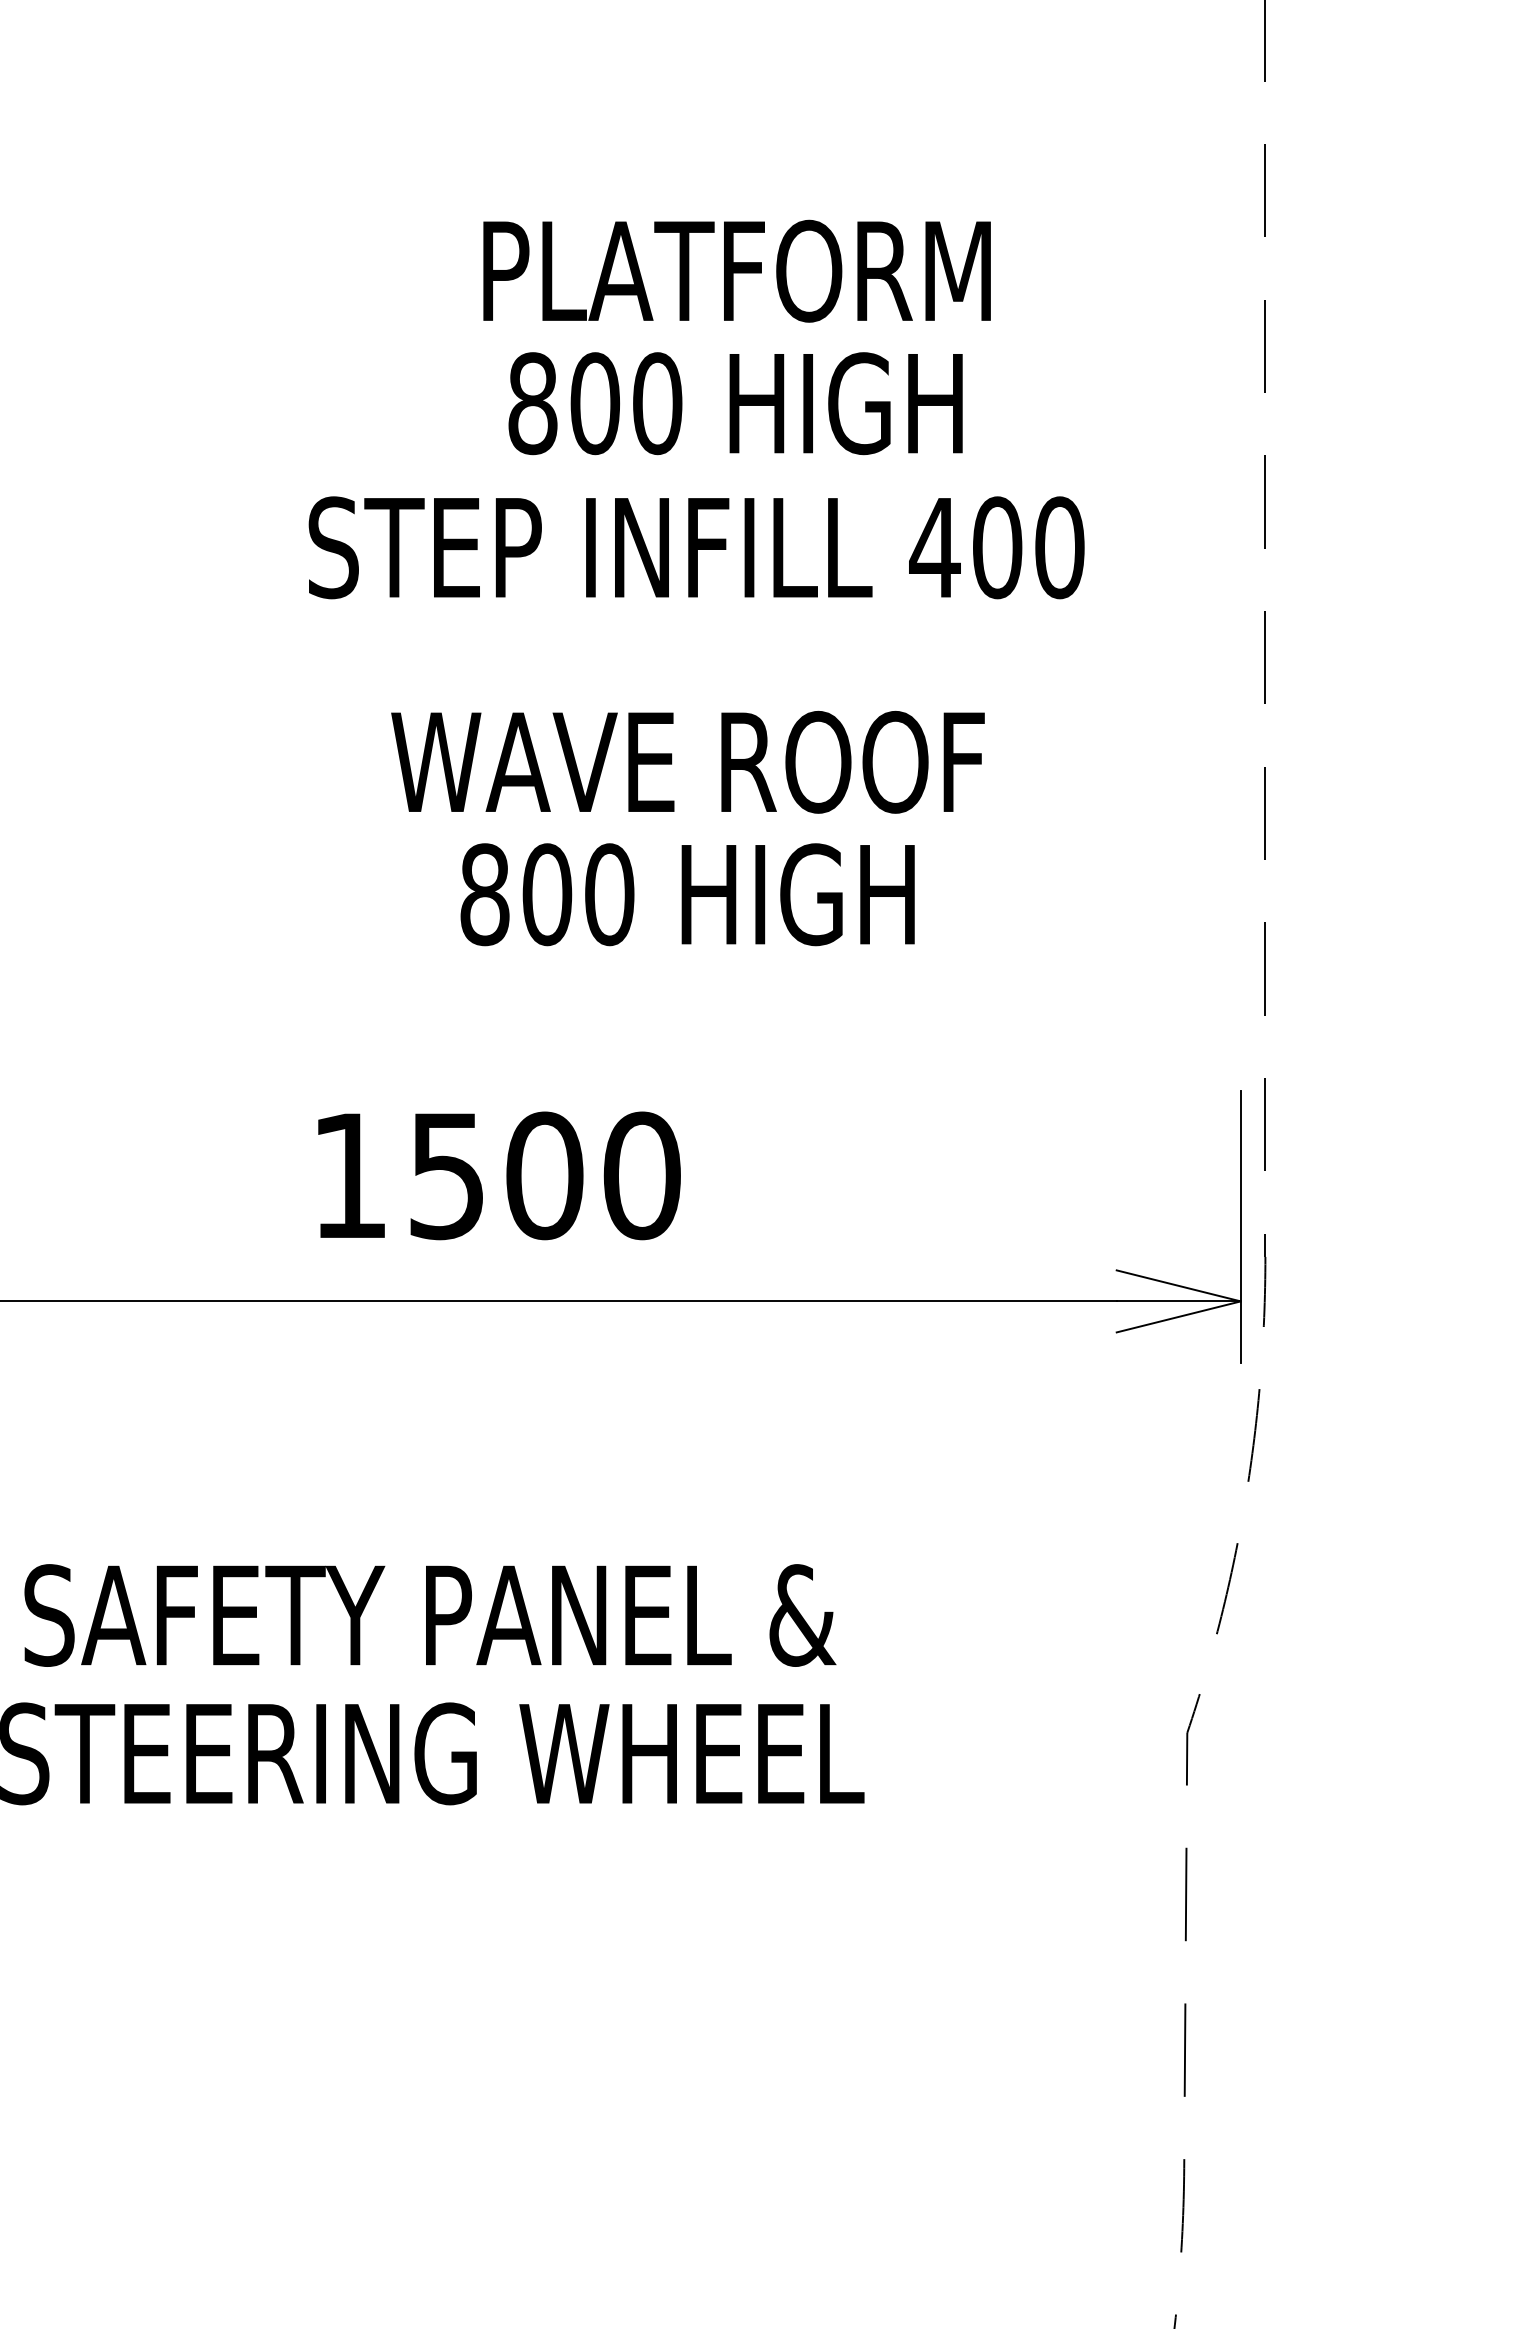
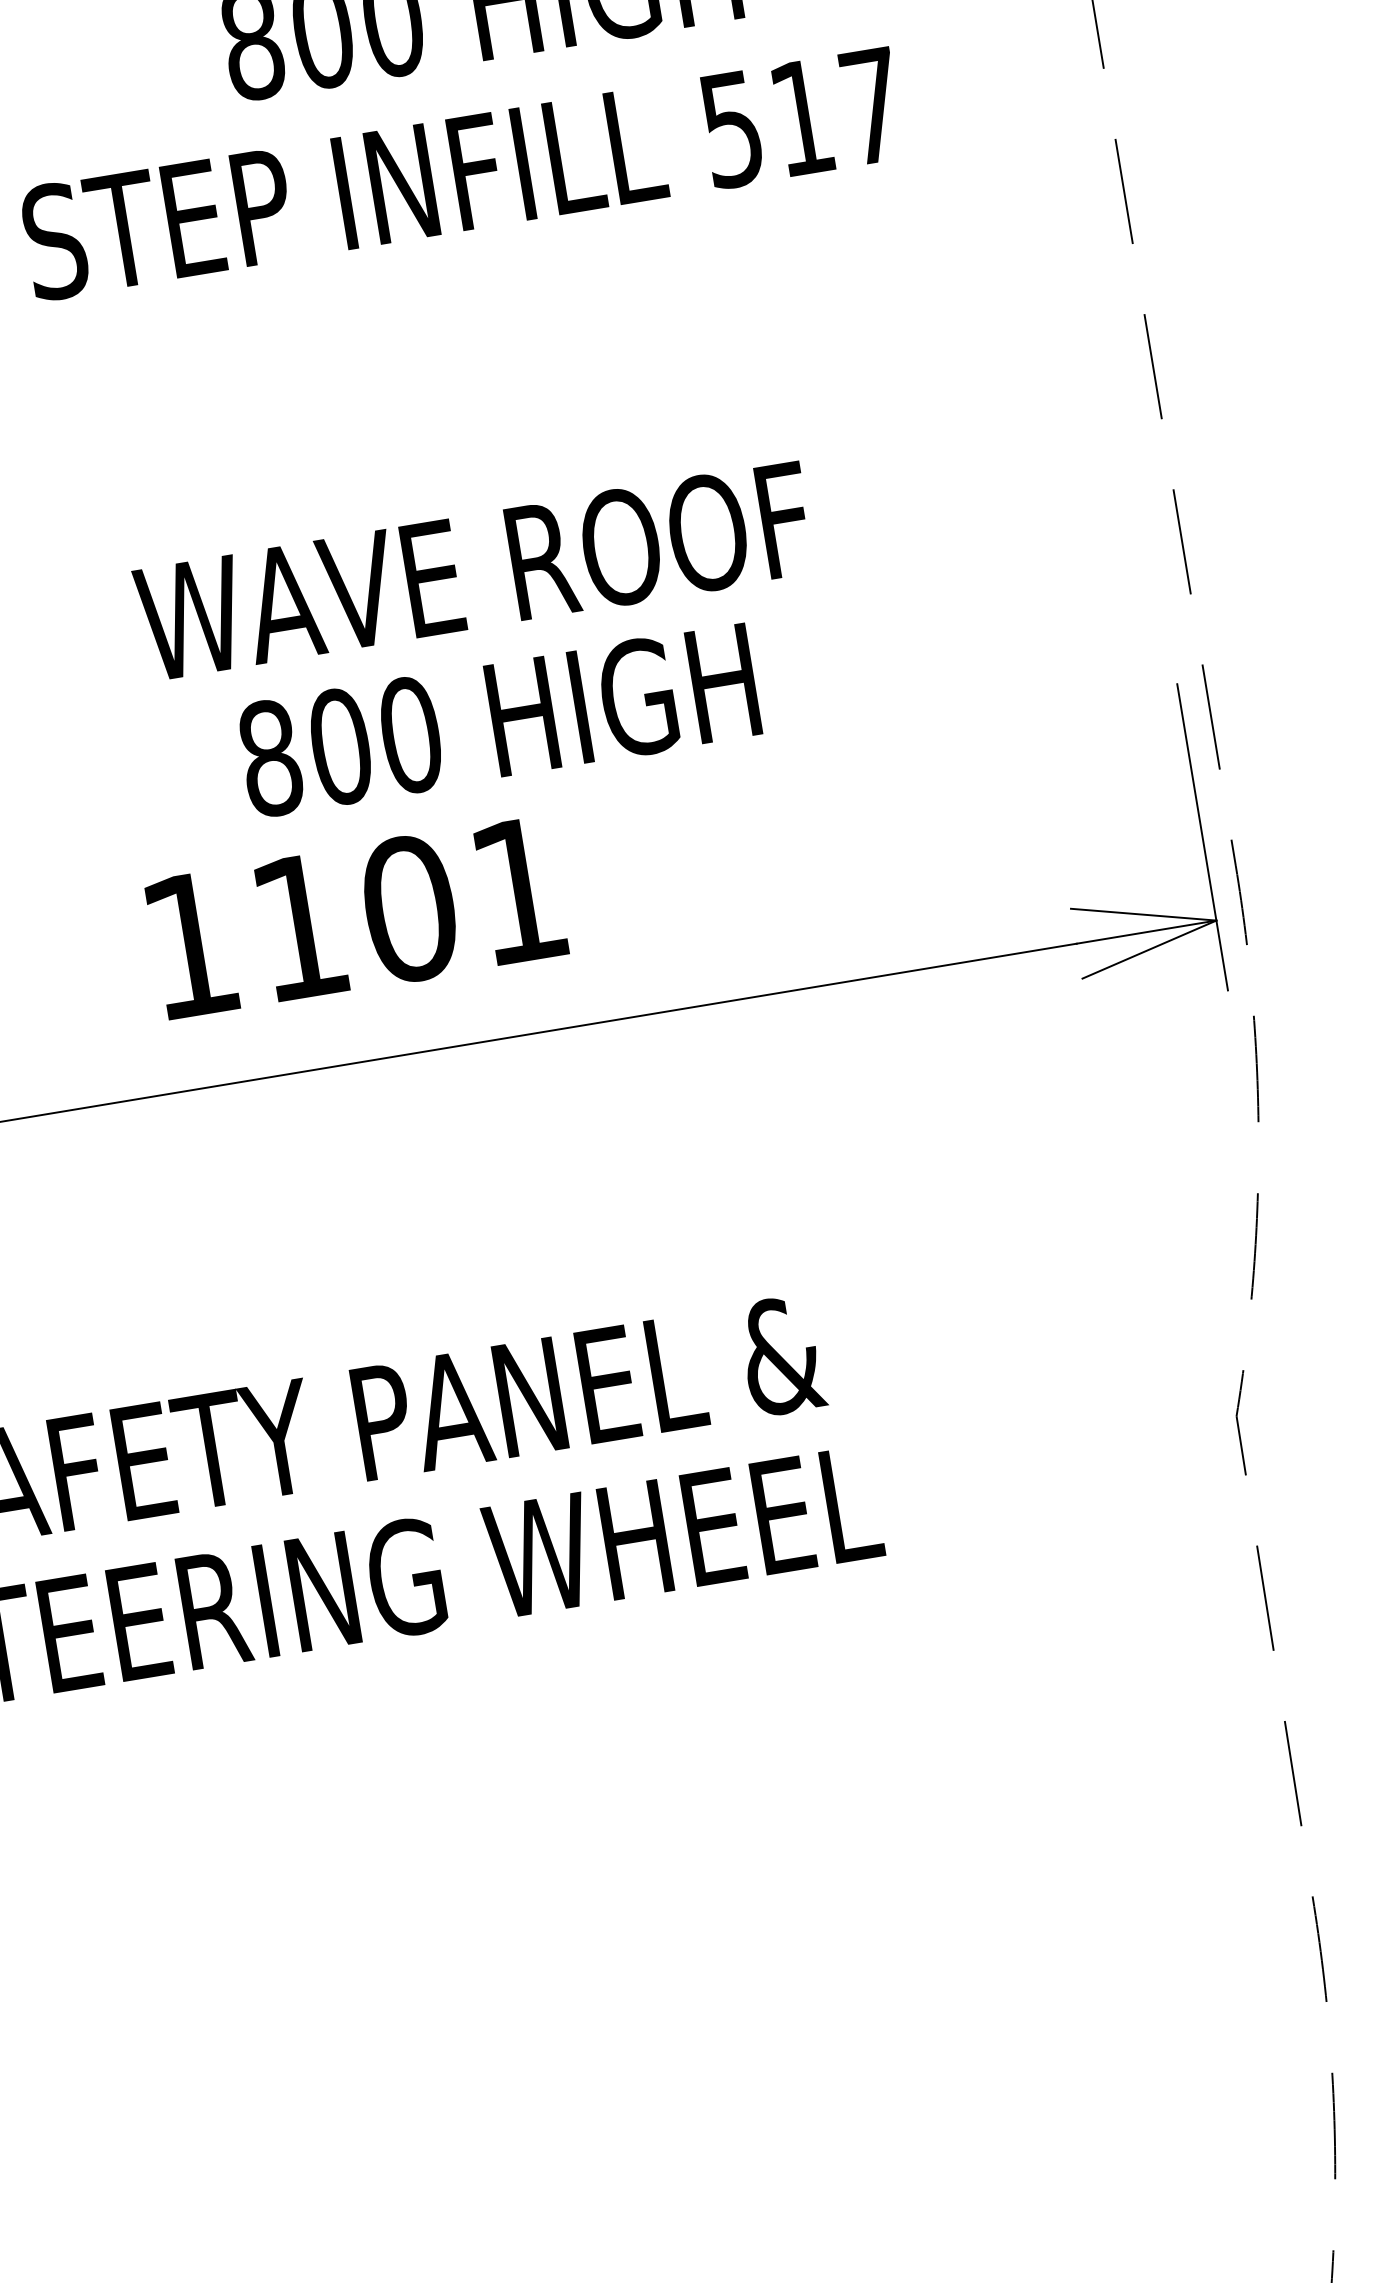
text: (996, 547) -> (801, 117), 400 -> 517
text: (687, 828) -> (486, 646), moved
text: (545, 1175) -> (410, 908), 1500 -> 1101

